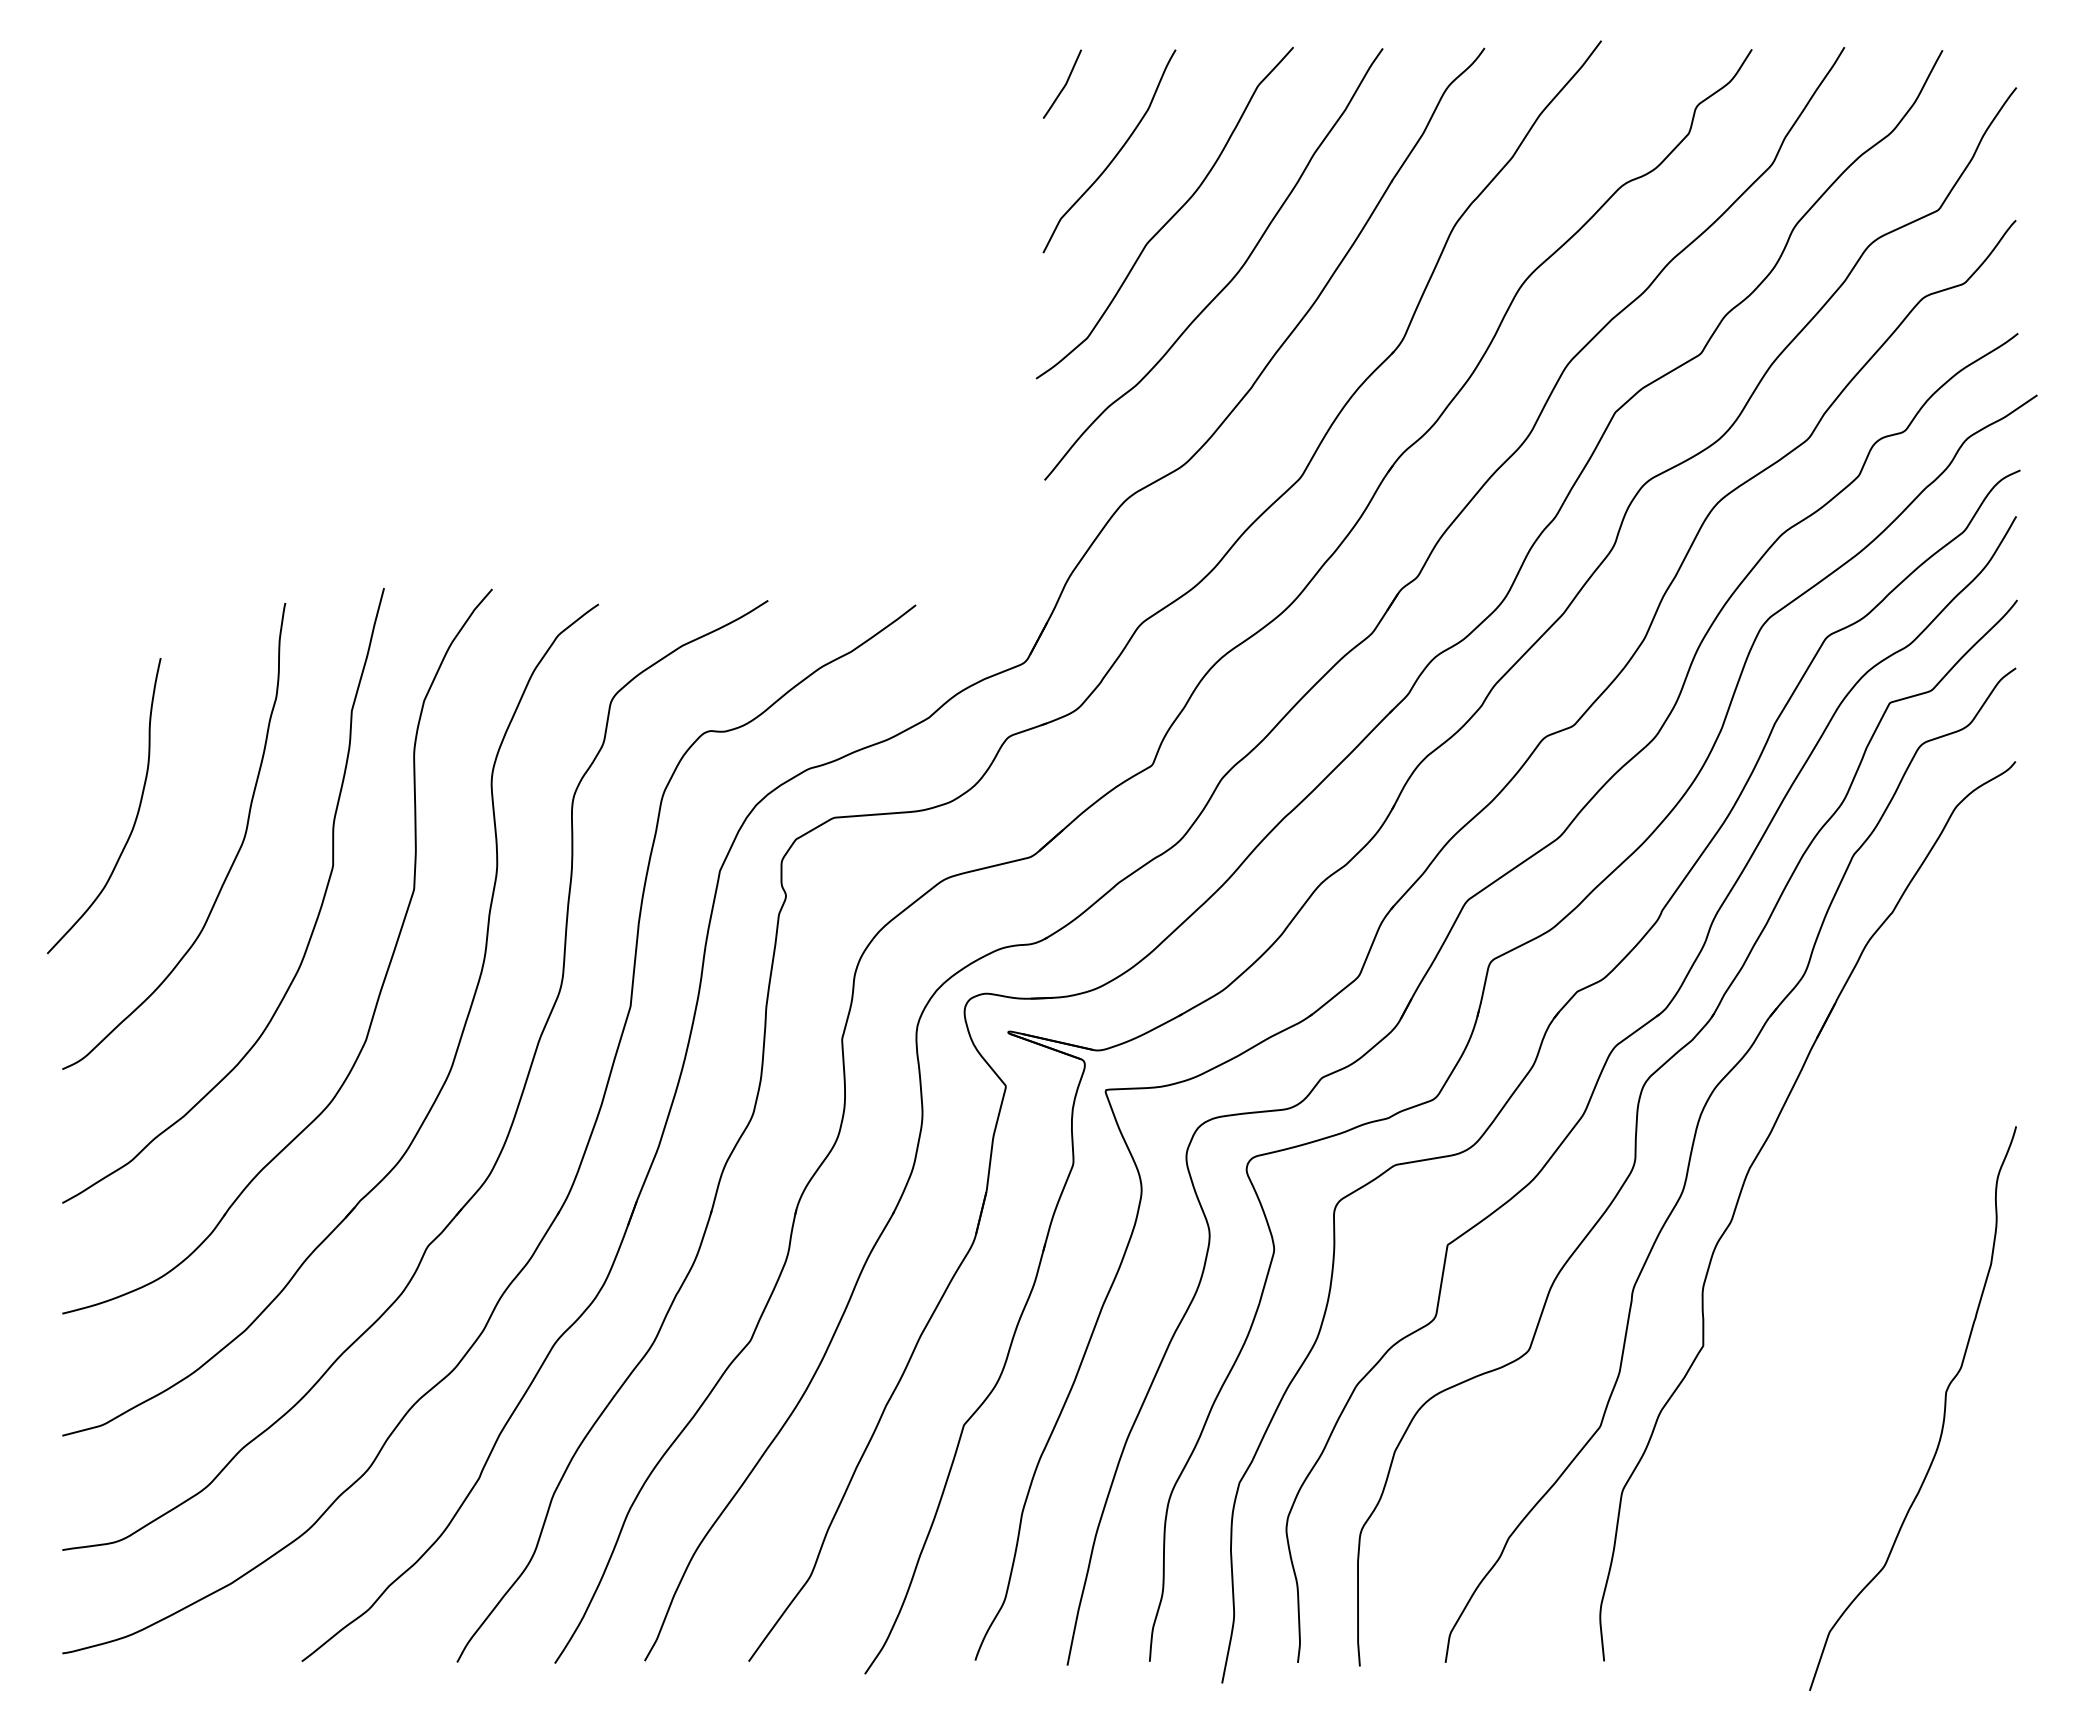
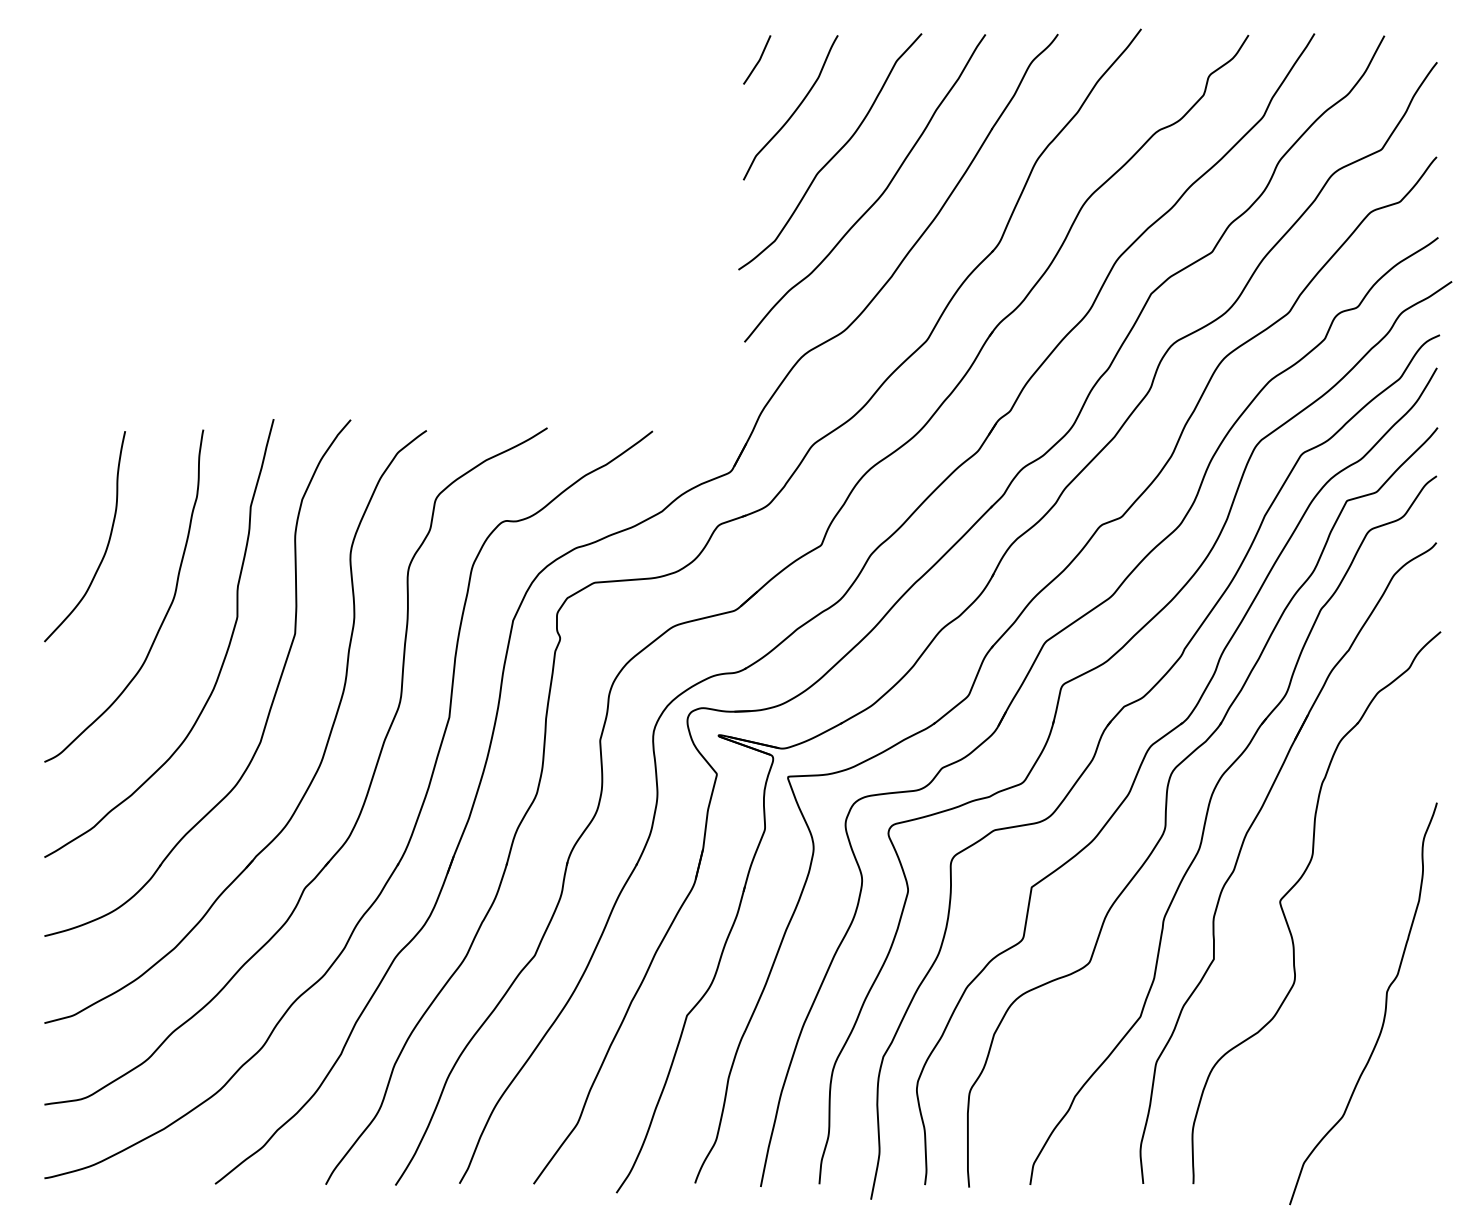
curve: (136, 814) -> (107, 542), moved
part: (1817, 1242) -> (1295, 885), added

